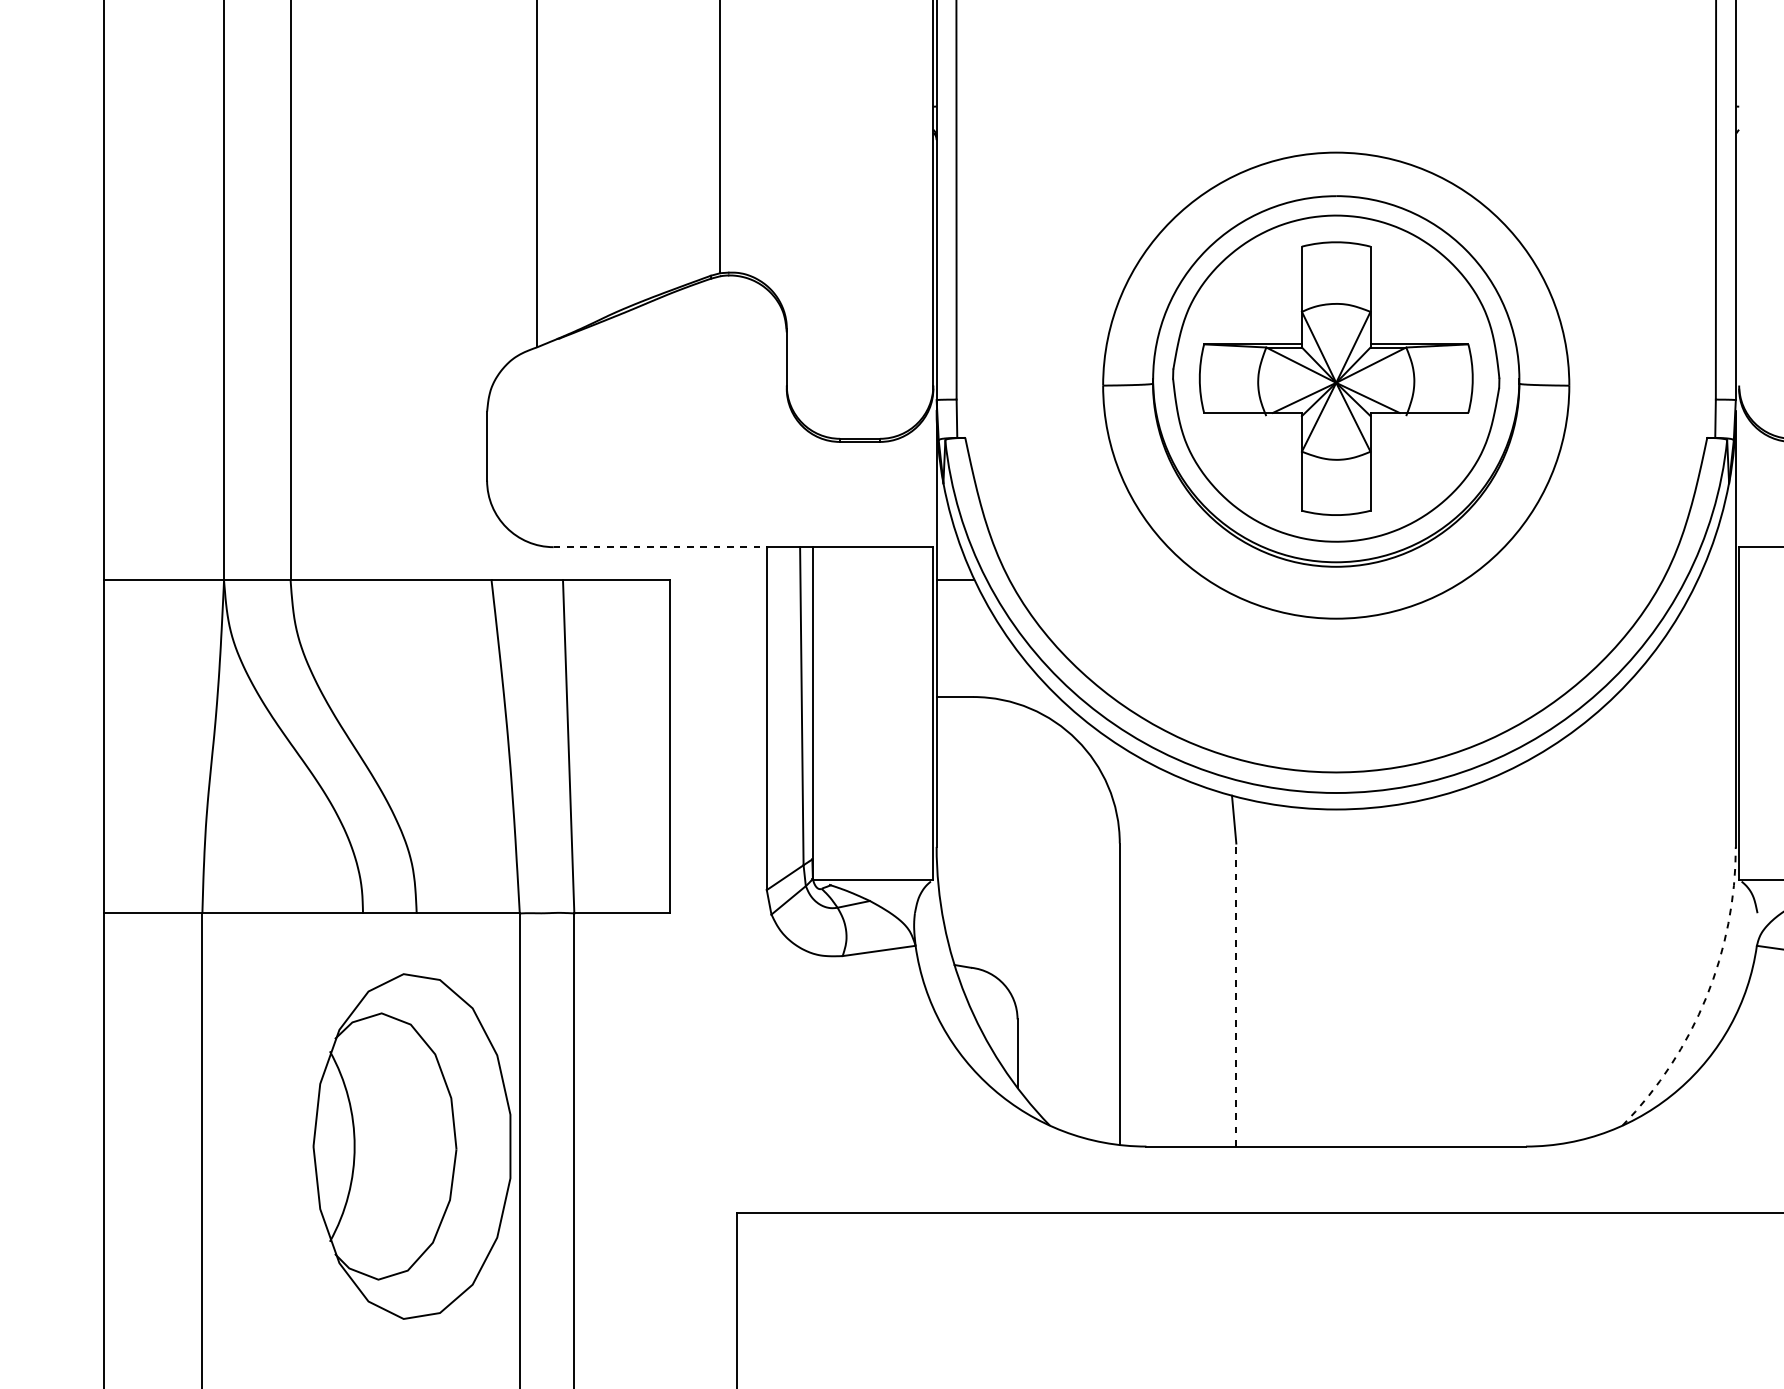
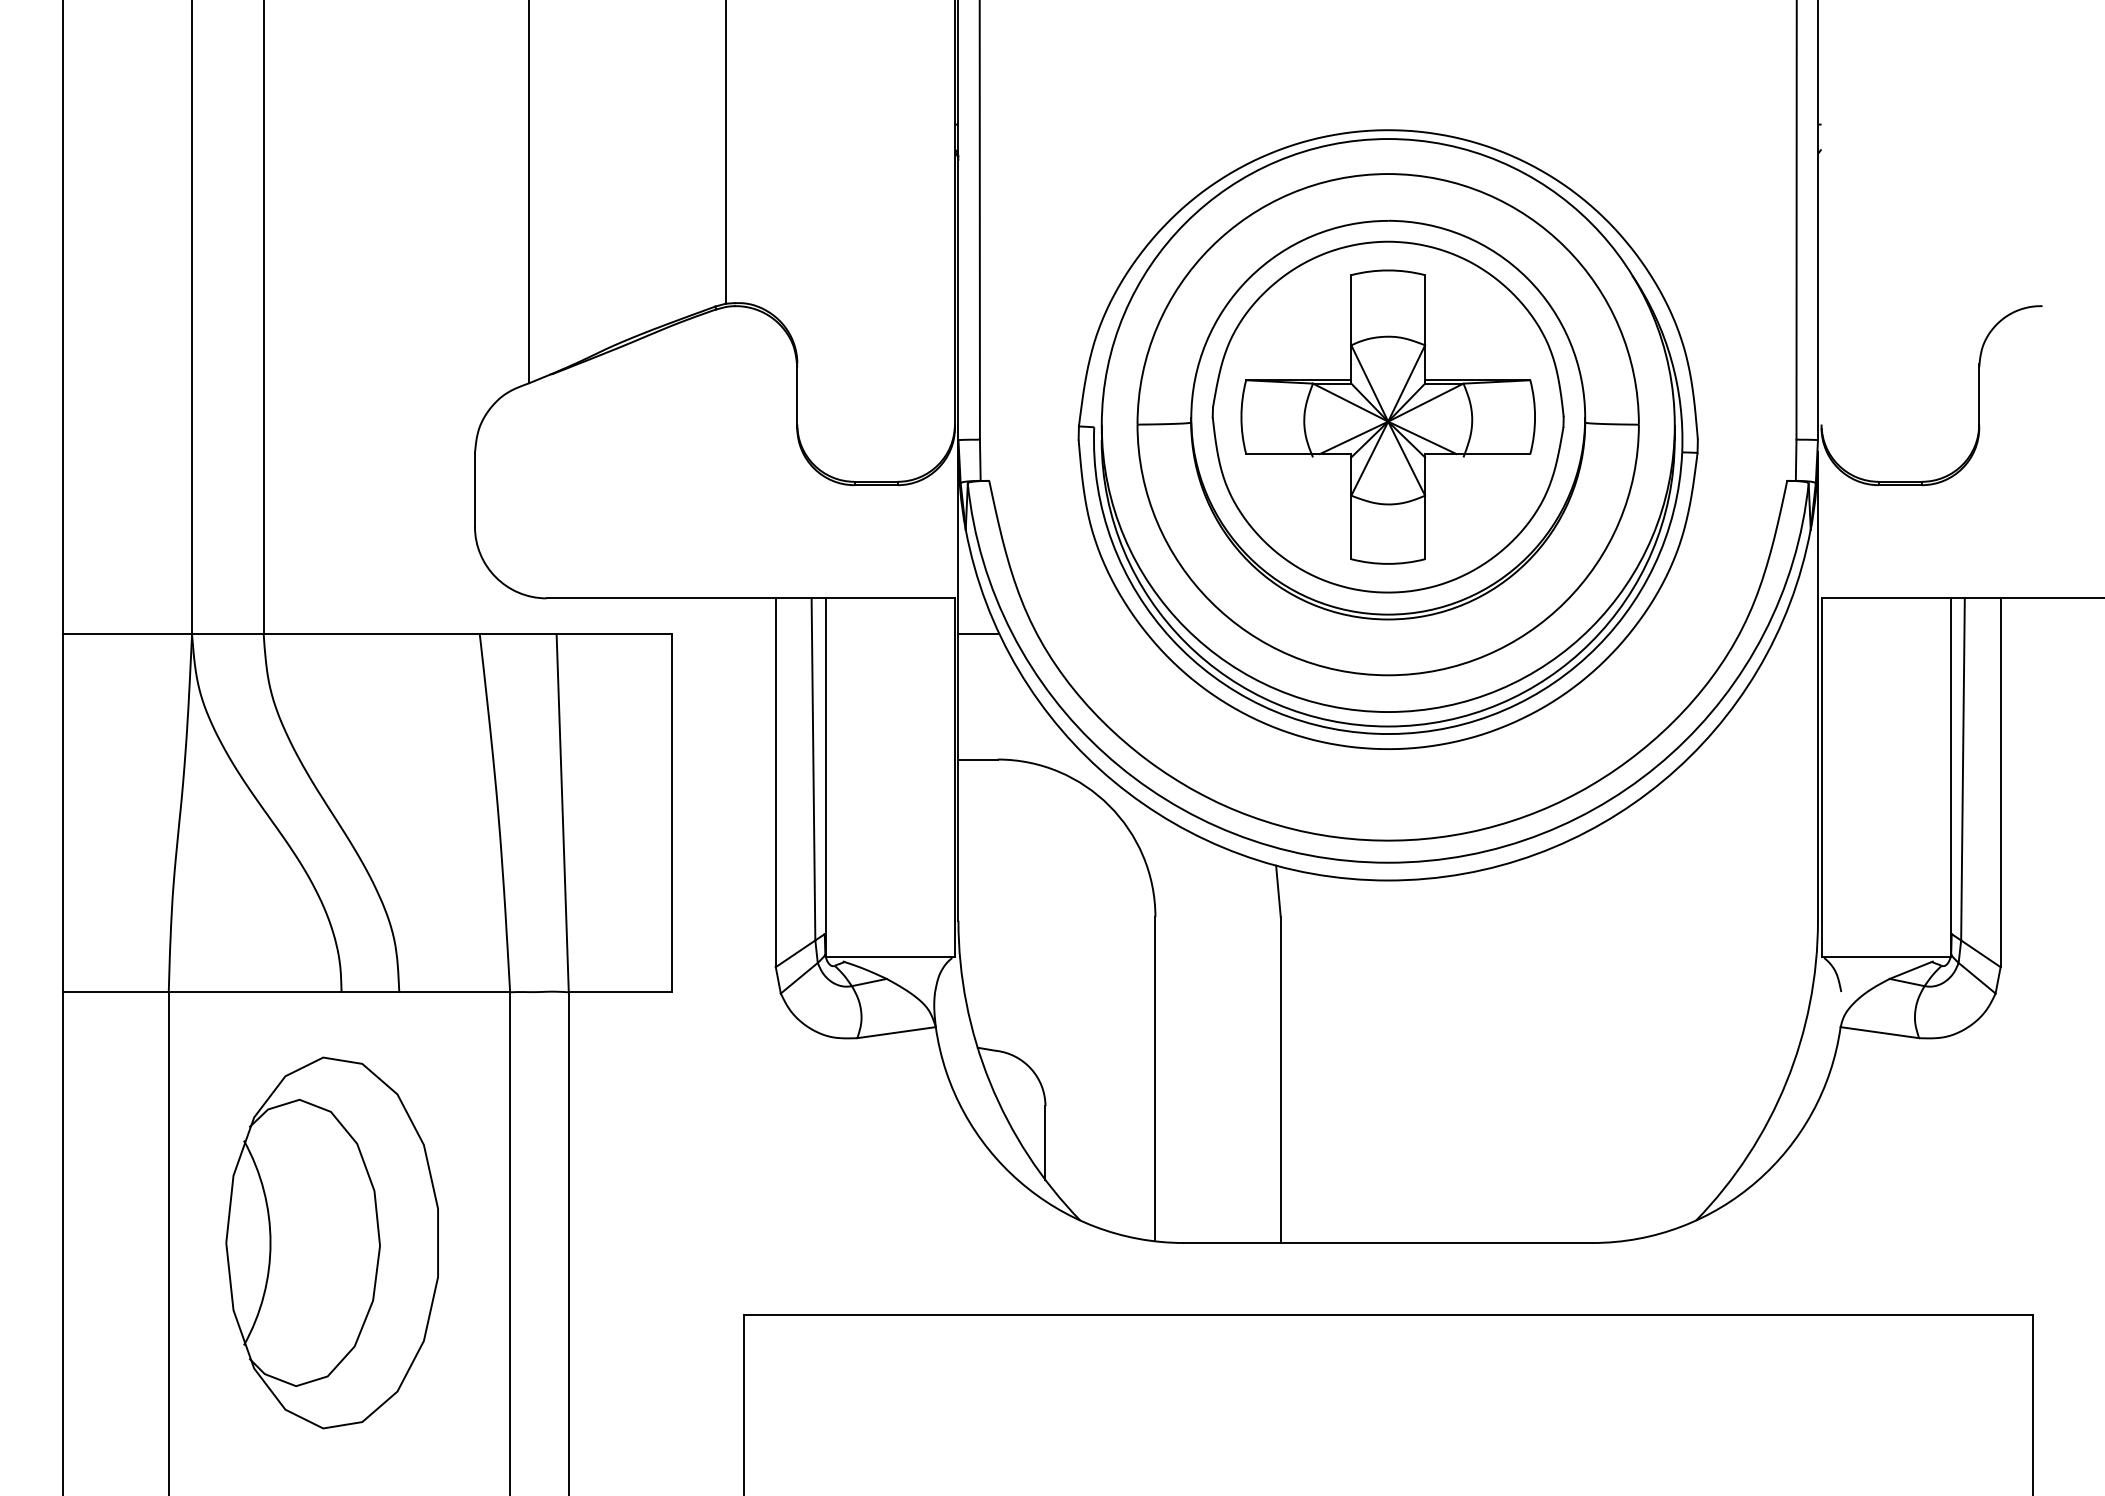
part: (1335, 399) -> (1387, 439), added
line: (660, 547) -> (661, 598), dashed -> solid
line: (1236, 995) -> (1280, 1080), dashed -> solid
arc: (1706, 997) -> (1786, 1082), dashed -> solid
part: (411, 1146) -> (331, 1242), moved

